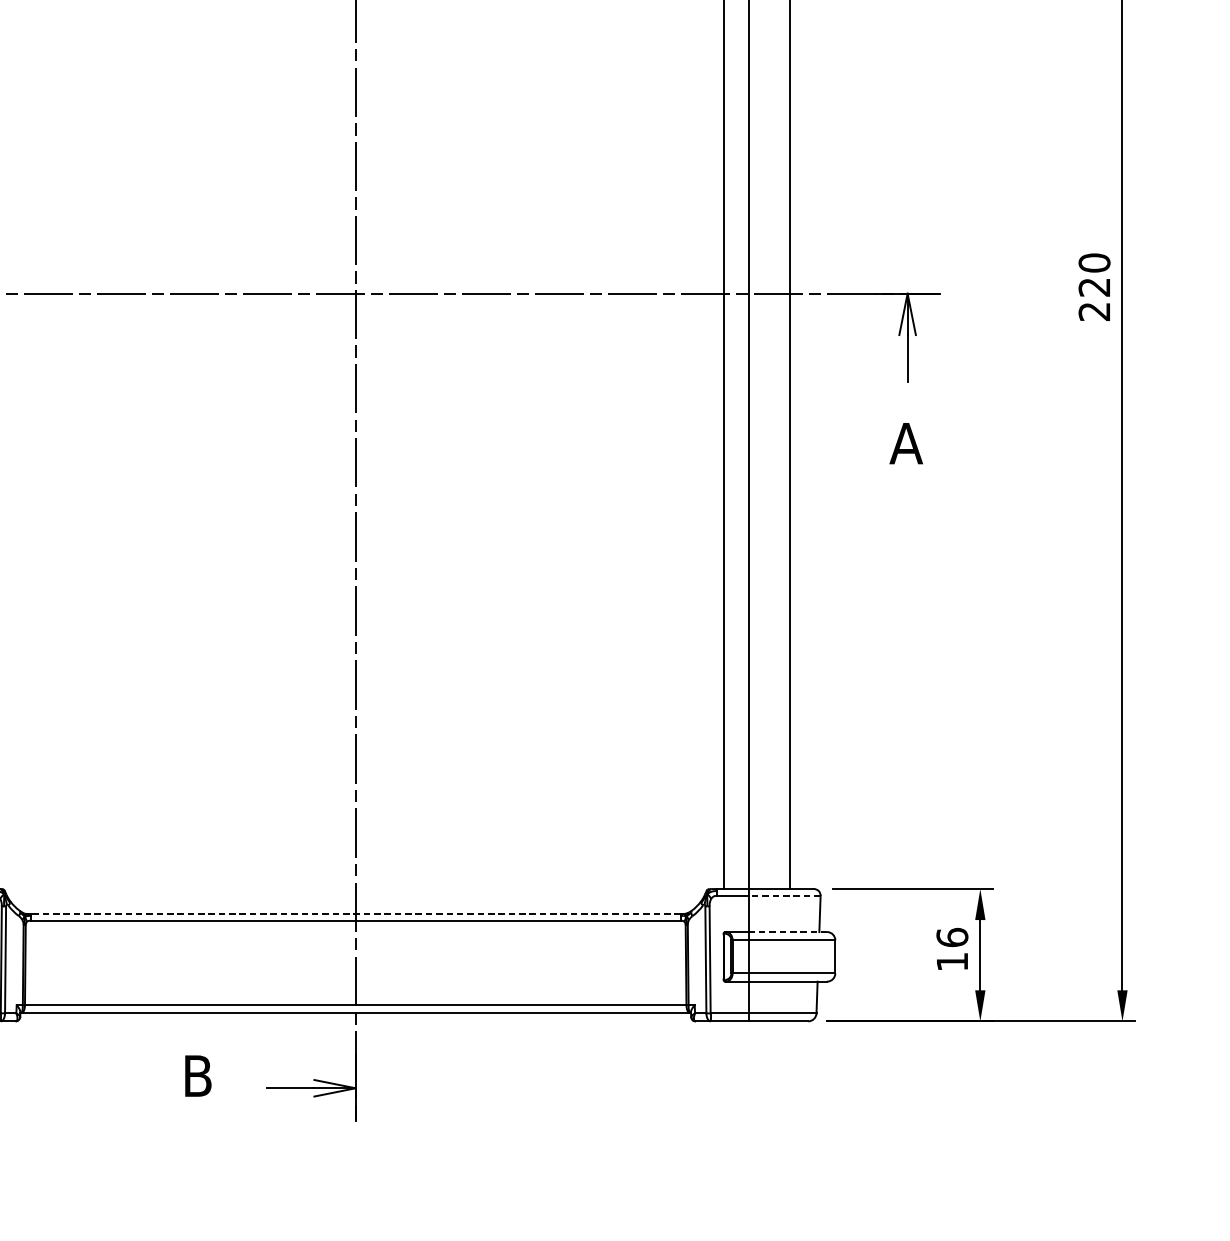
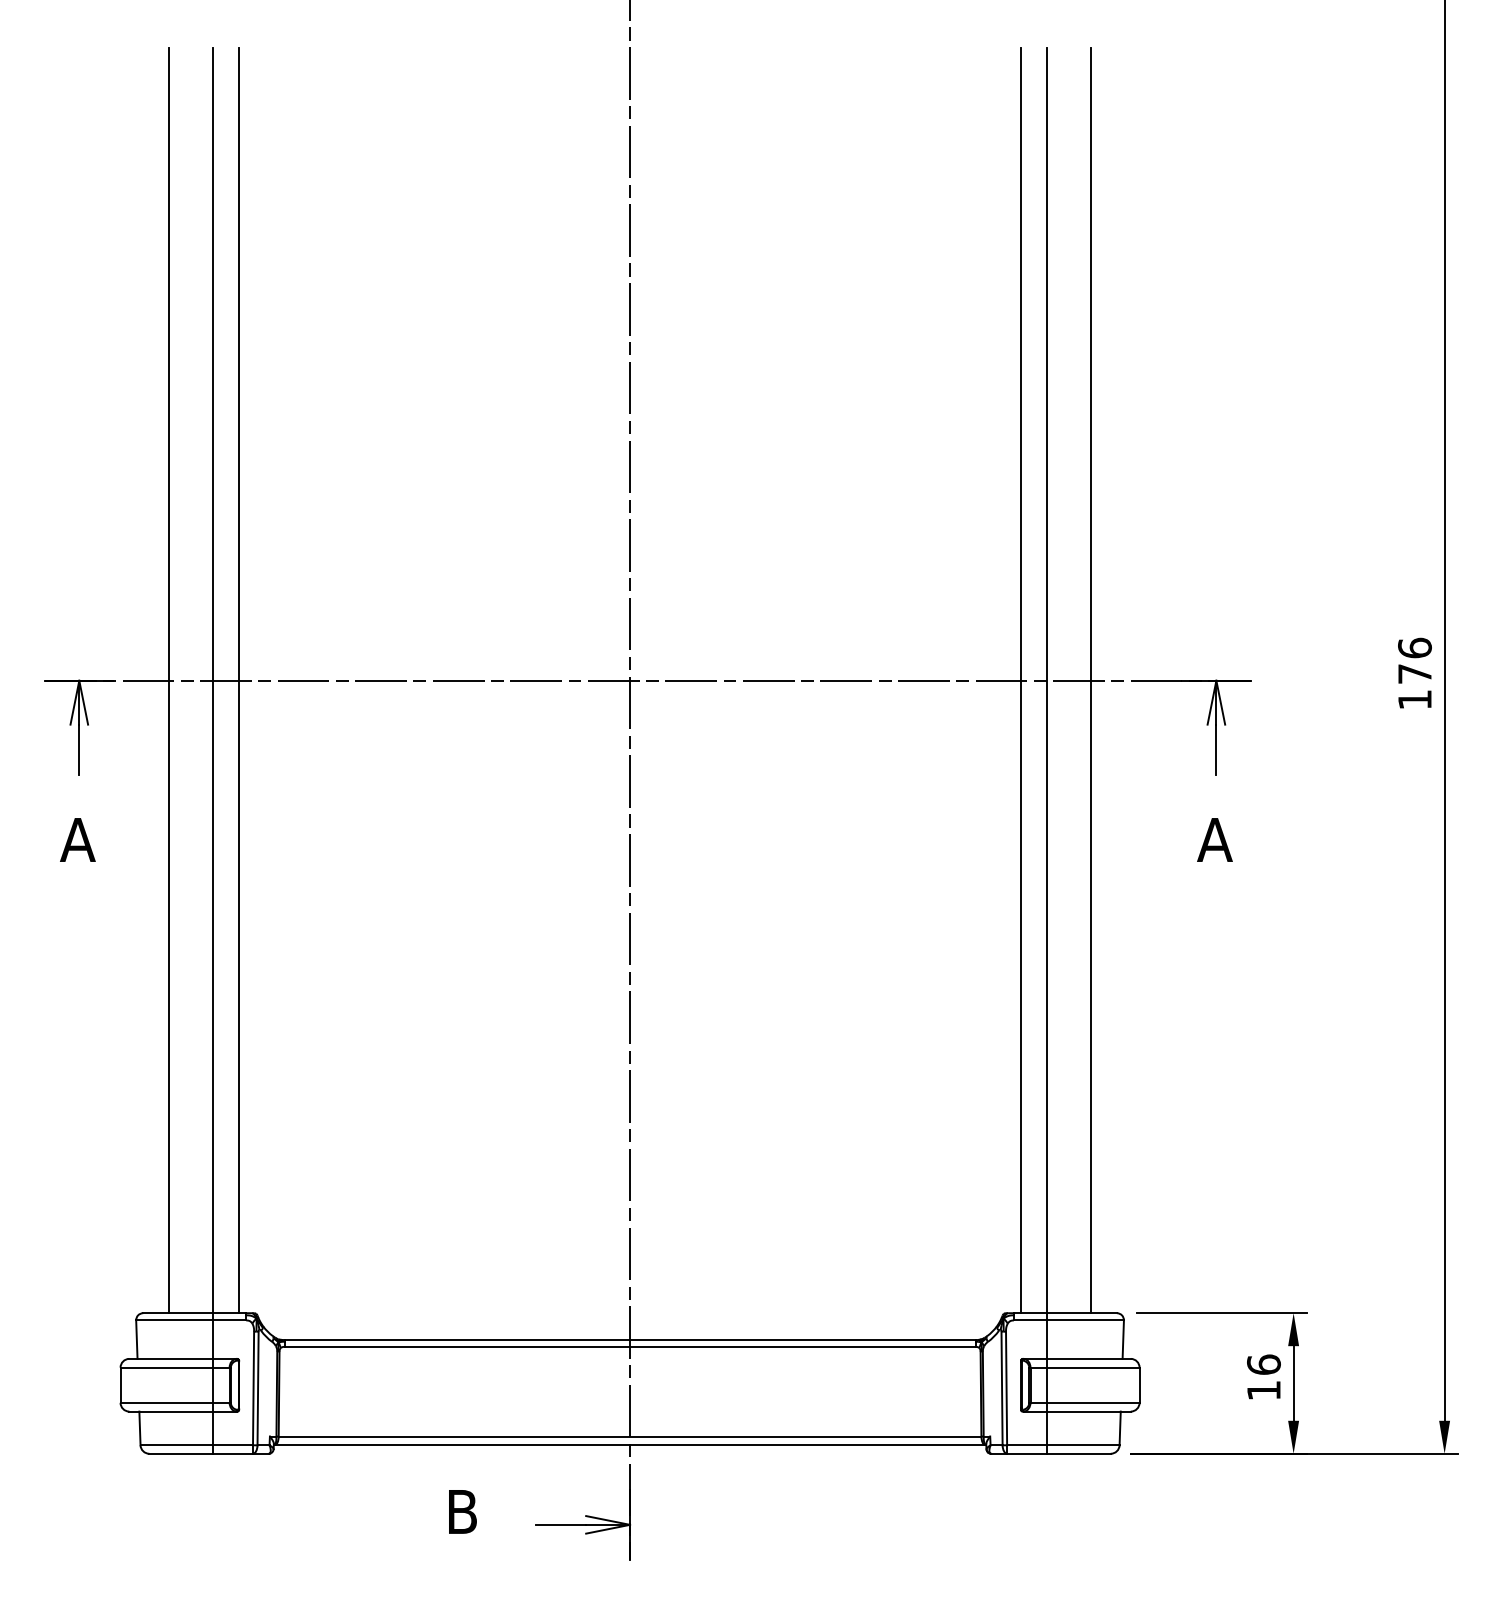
text: (1094, 286) -> (1414, 673), 220 -> 176
line: (784, 895) -> (1085, 1320), dashed -> solid
line: (355, 913) -> (629, 1339), dashed -> solid
line: (788, 931) -> (1089, 1358), dashed -> solid

